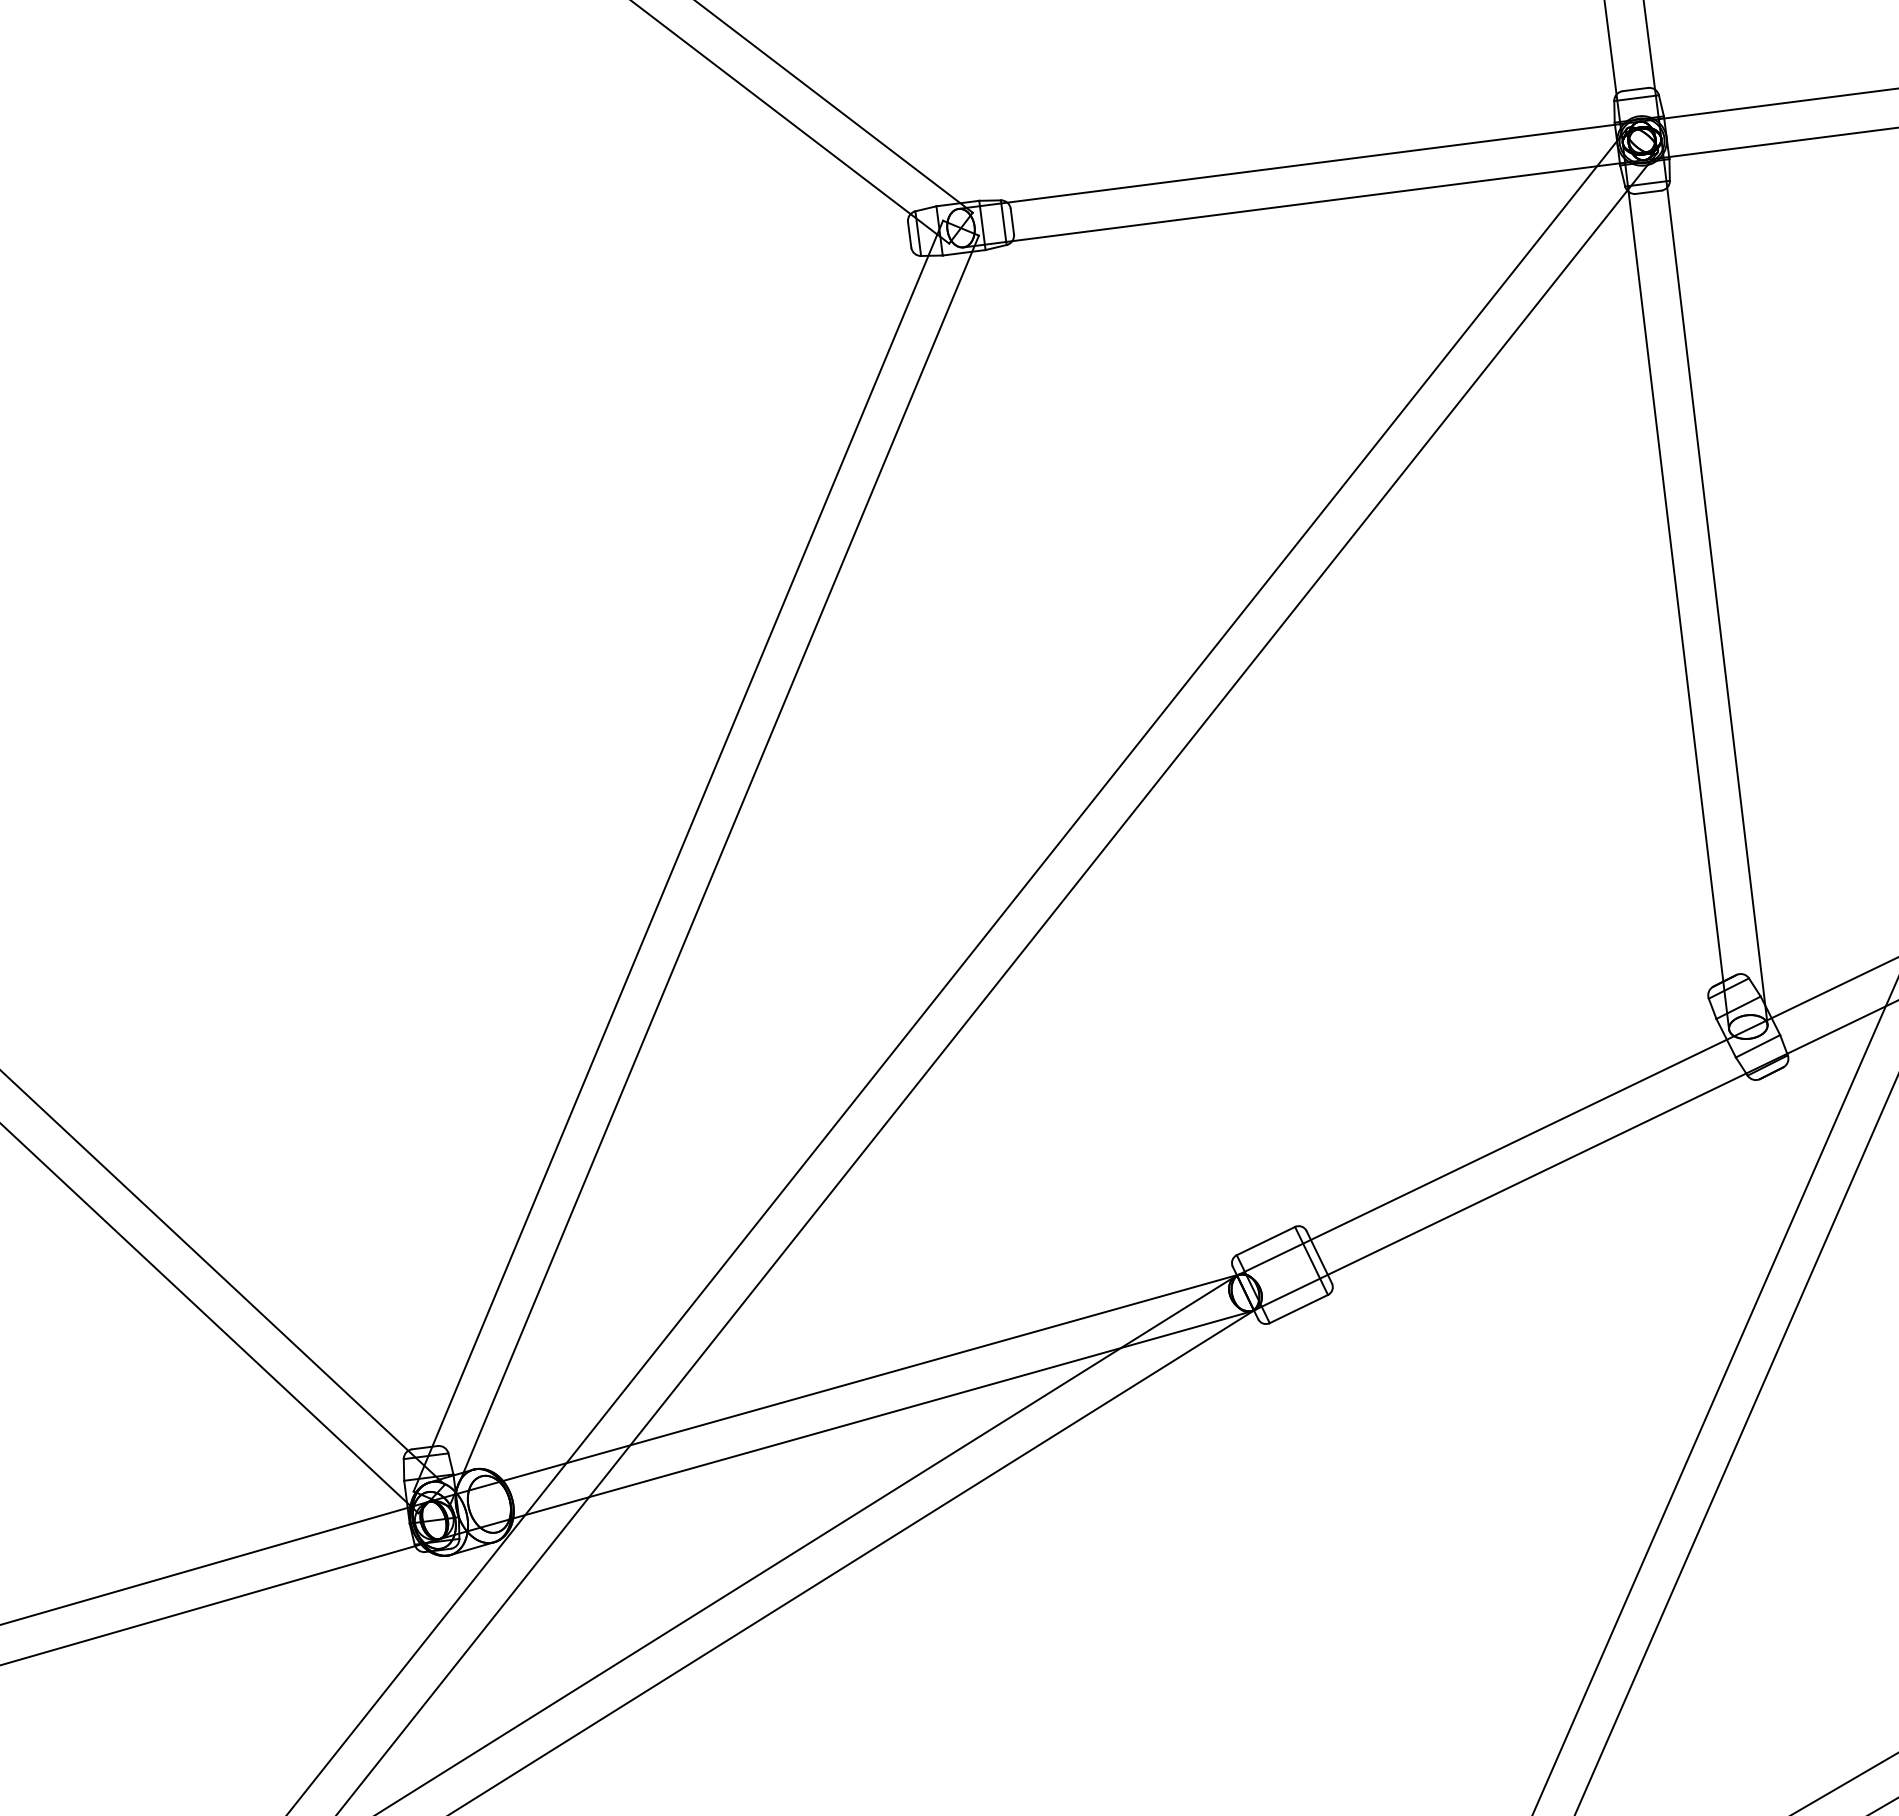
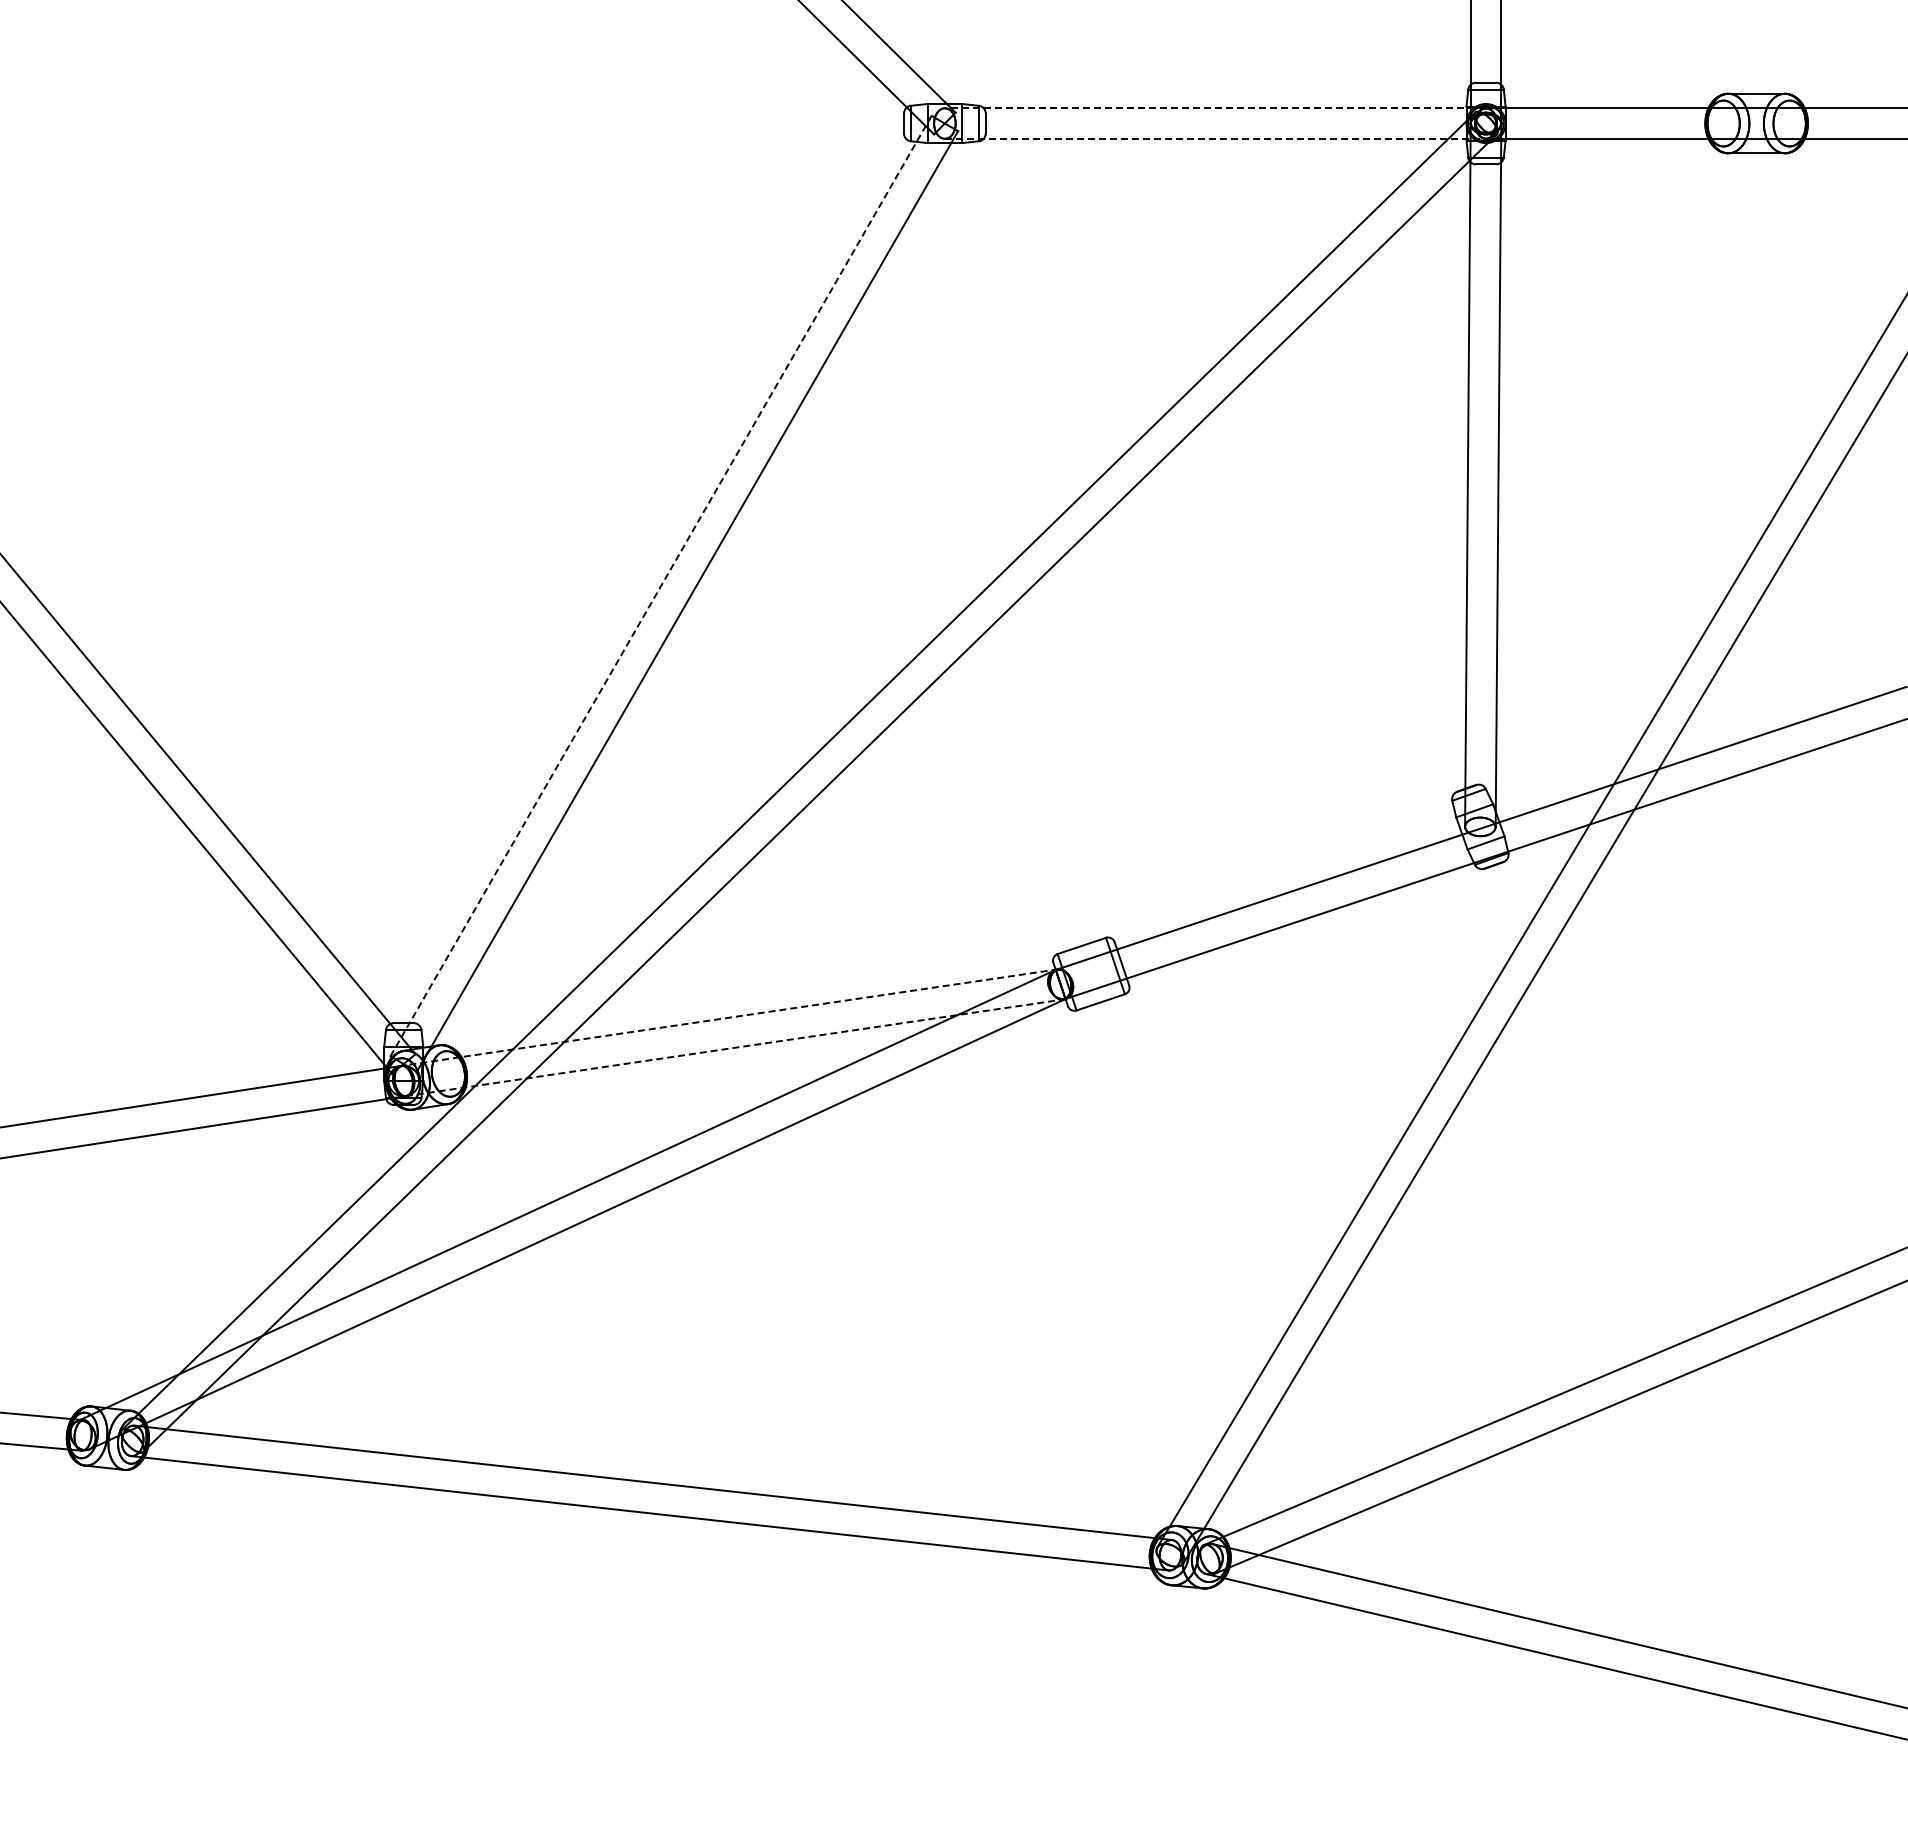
line: (1299, 165) -> (1215, 108), solid -> dashed
line: (1303, 203) -> (1215, 138), solid -> dashed
line: (678, 856) -> (661, 586), solid -> dashed
line: (834, 1387) -> (729, 1017), solid -> dashed
line: (845, 1424) -> (734, 1047), solid -> dashed

